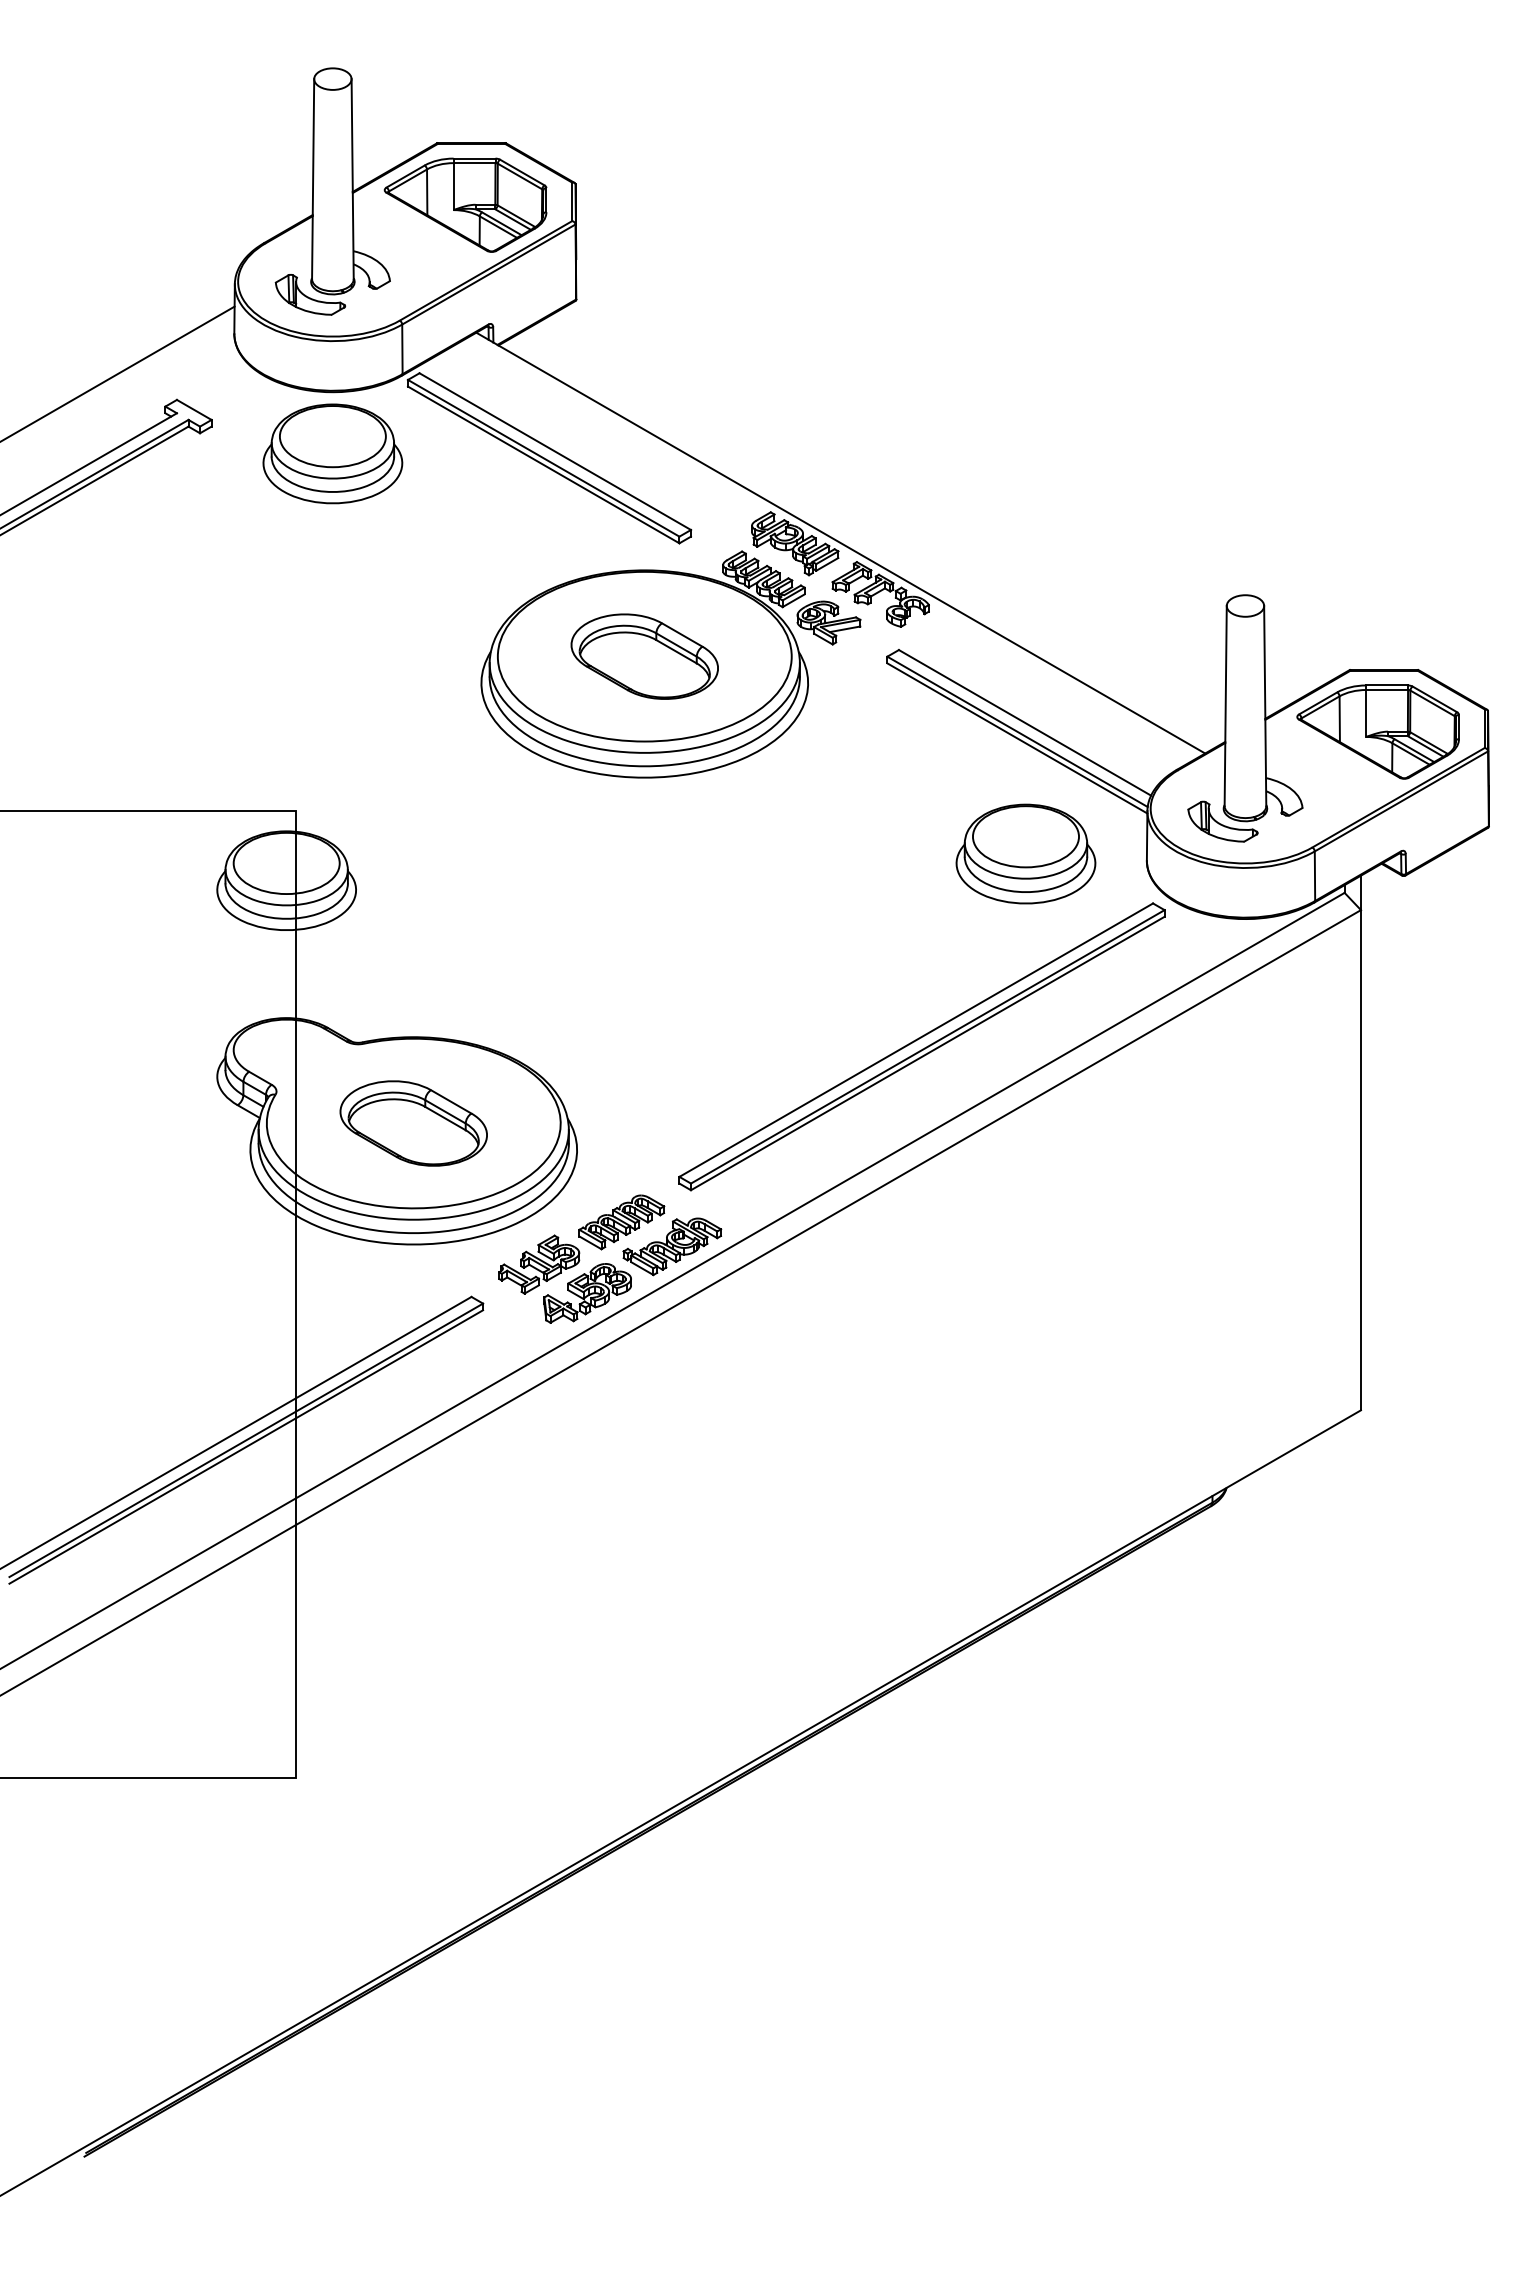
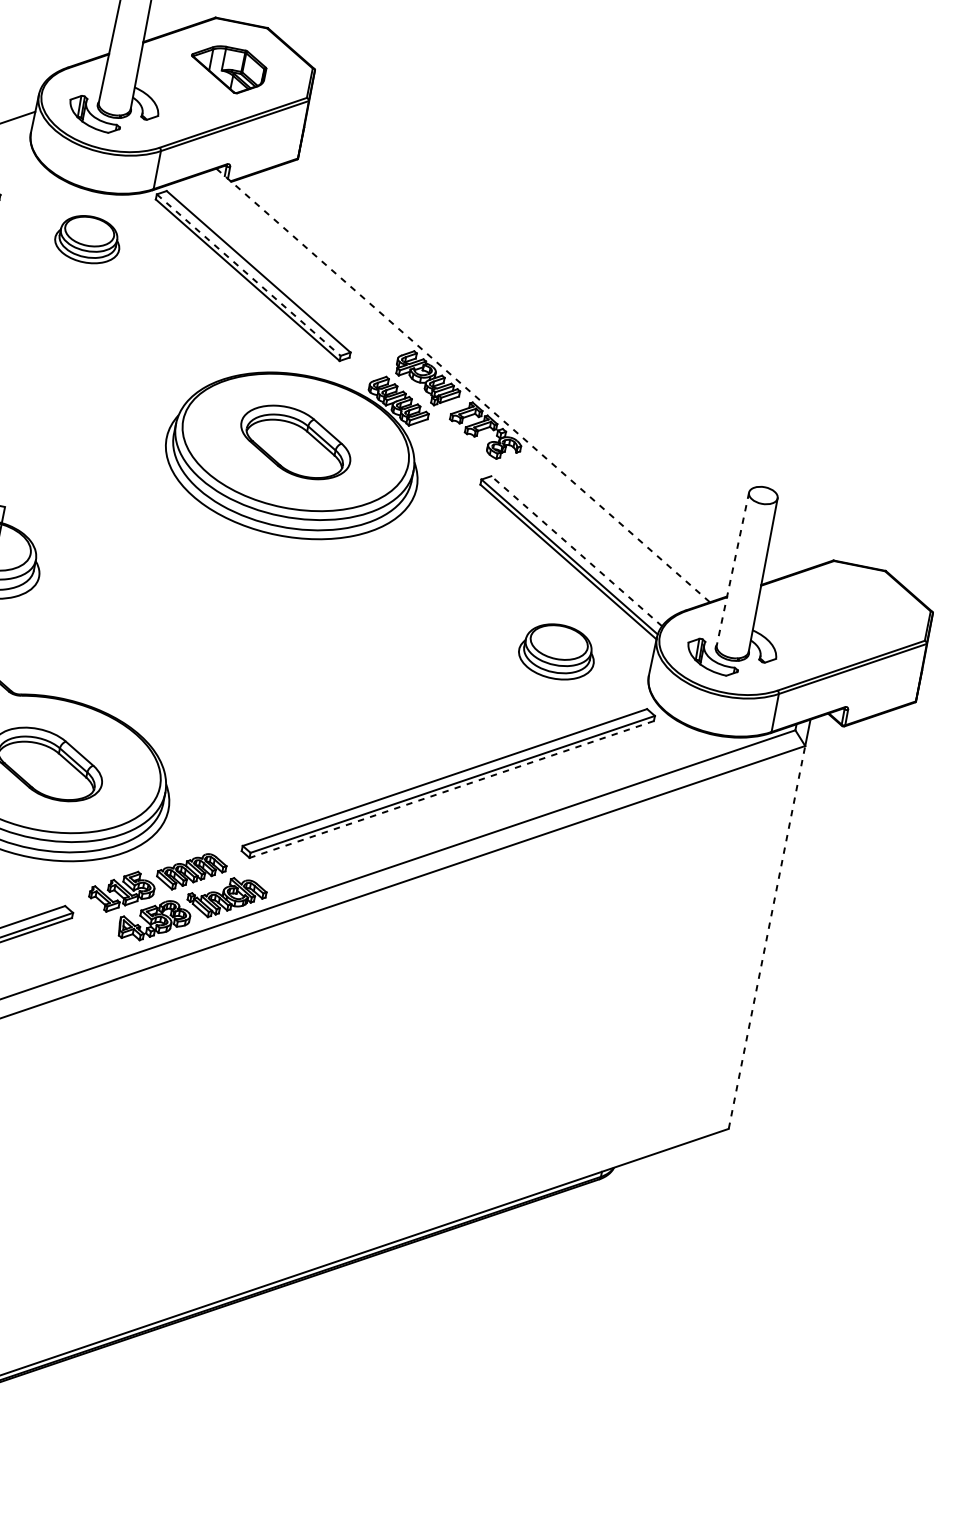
part: (465, 204) -> (227, 68), size x0.6
part: (332, 453) -> (87, 239), size x0.6
line: (543, 458) -> (248, 275), solid -> dashed
line: (840, 543) -> (462, 385), solid -> dashed
part: (828, 622) -> (441, 444), removed
line: (1225, 706) -> (732, 569), solid -> dashed
line: (1025, 722) -> (577, 551), solid -> dashed
part: (1377, 731) -> (845, 611), removed
part: (1025, 853) -> (557, 651), size x0.7
line: (927, 1053) -> (451, 789), solid -> dashed
line: (1360, 1159) -> (766, 936), solid -> dashed

